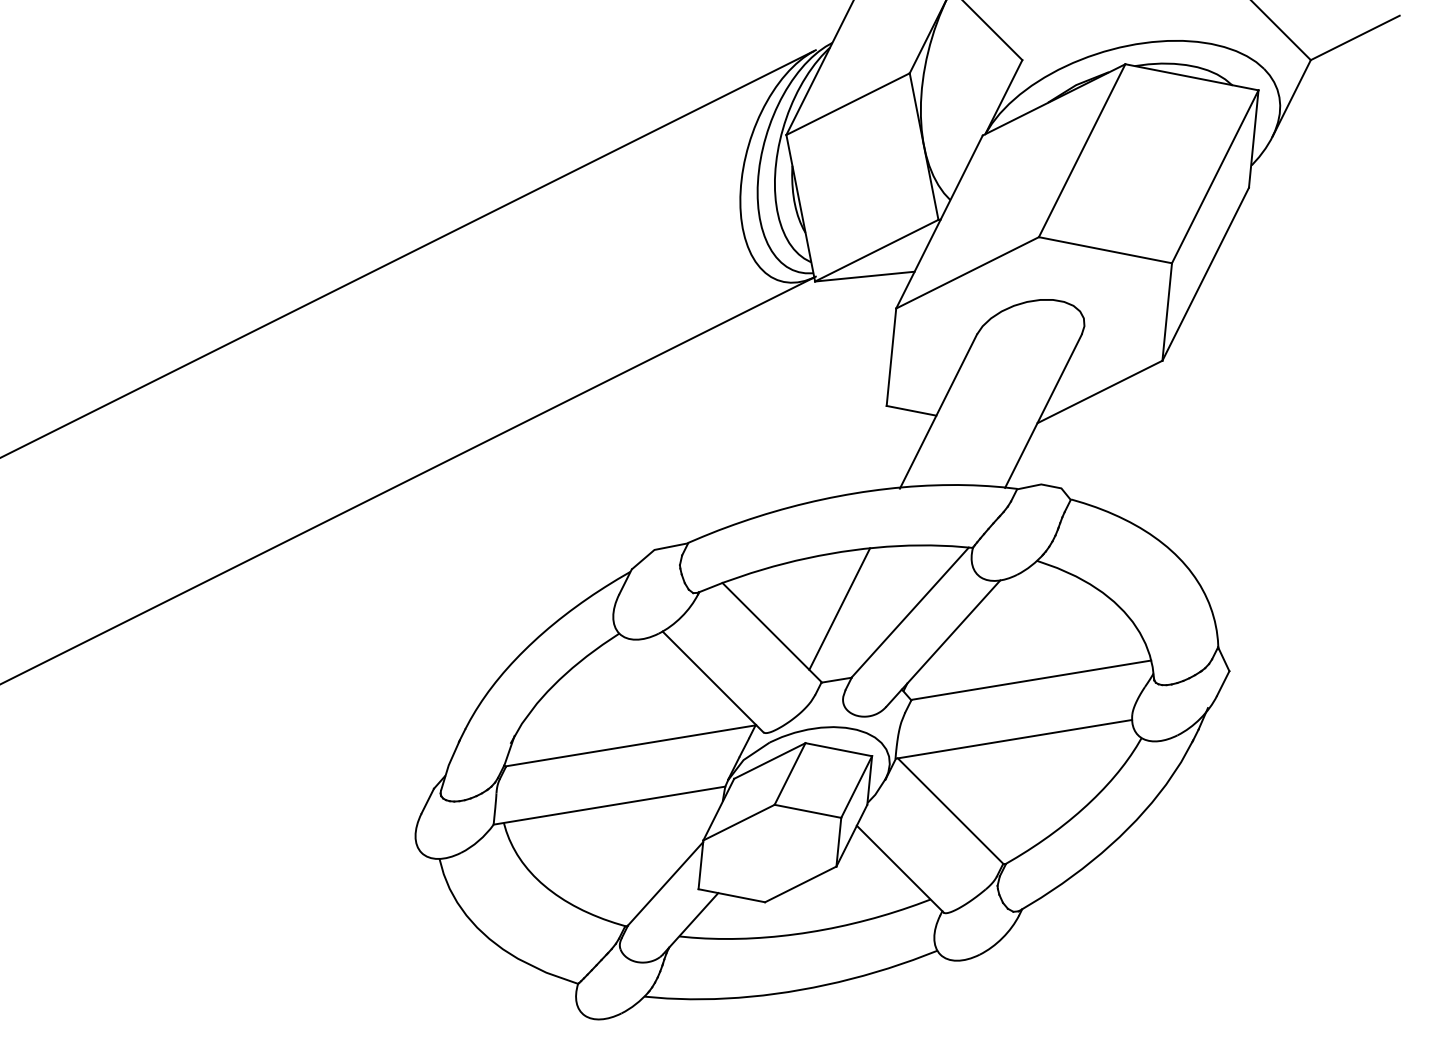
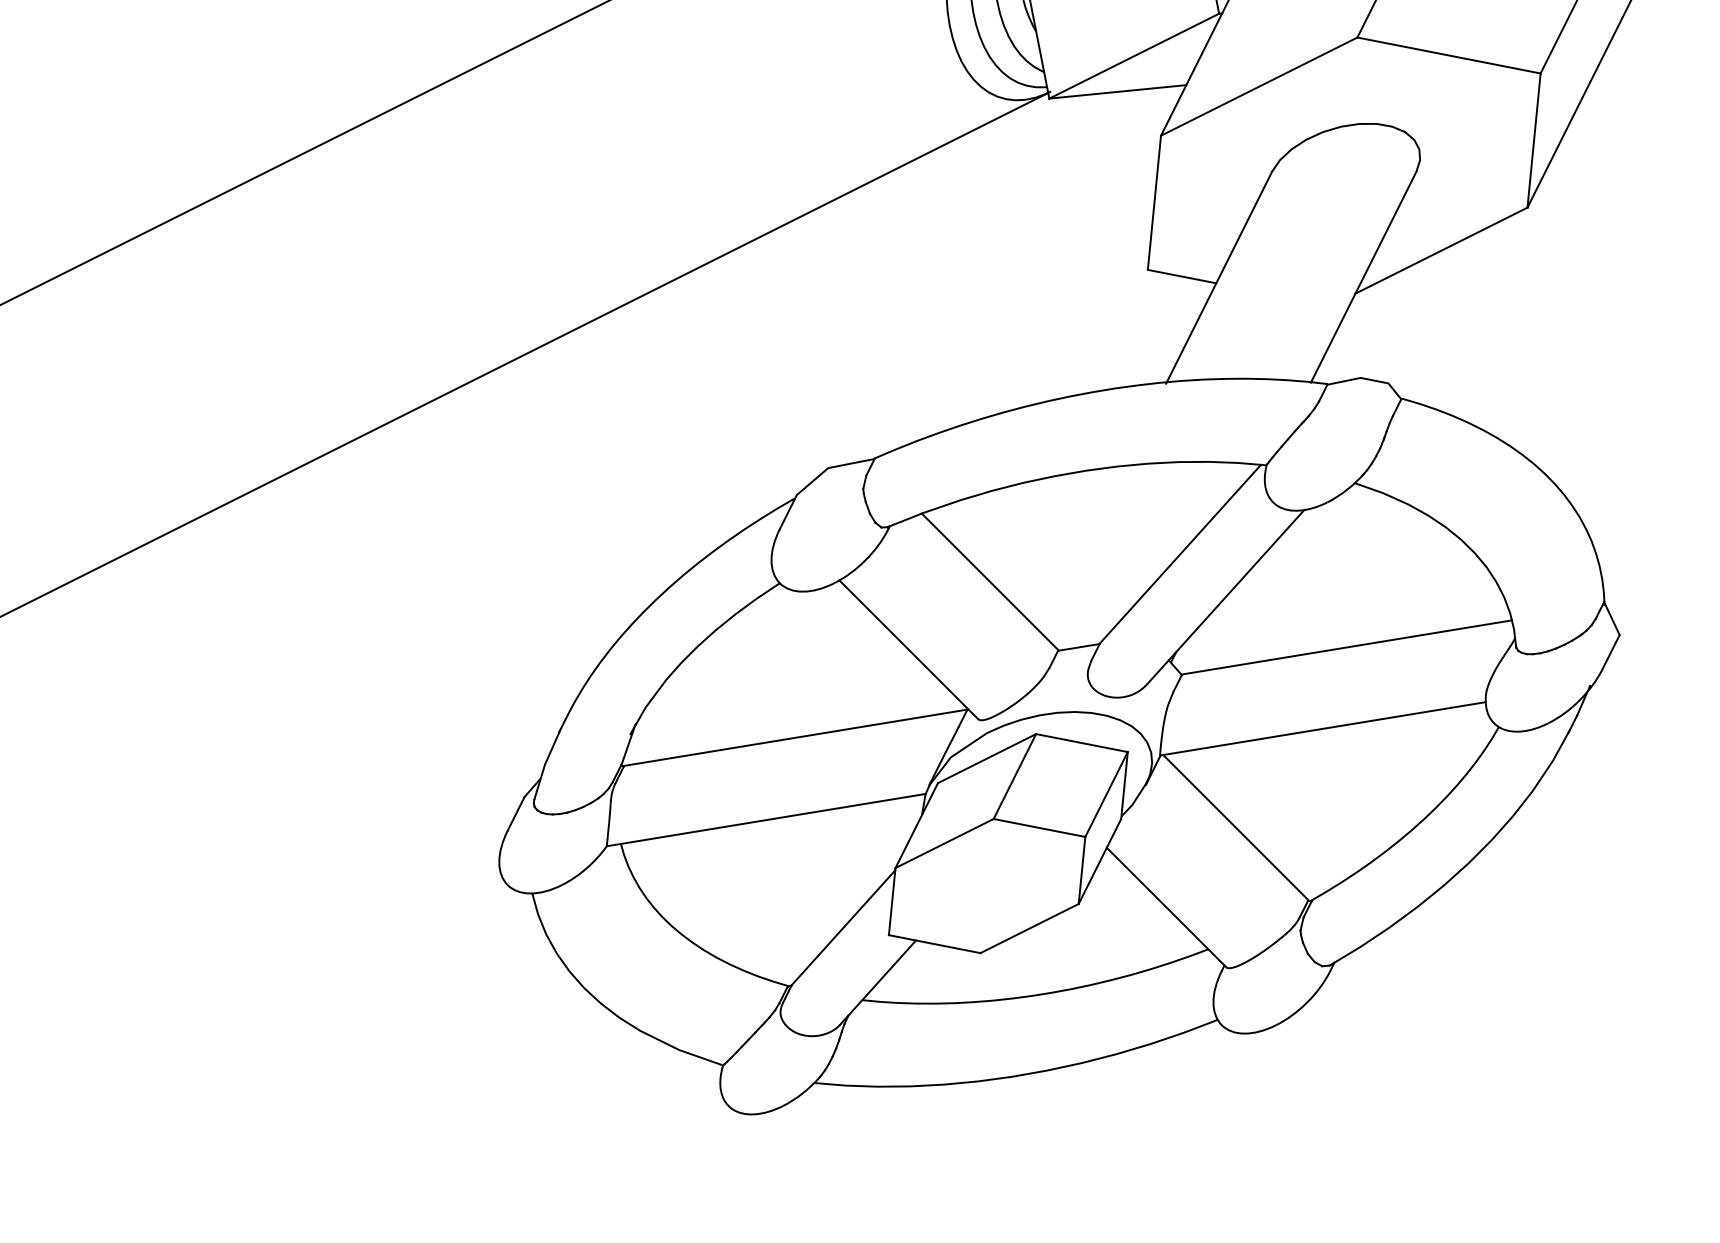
line: (839, 608) -> (1082, 548), removed

